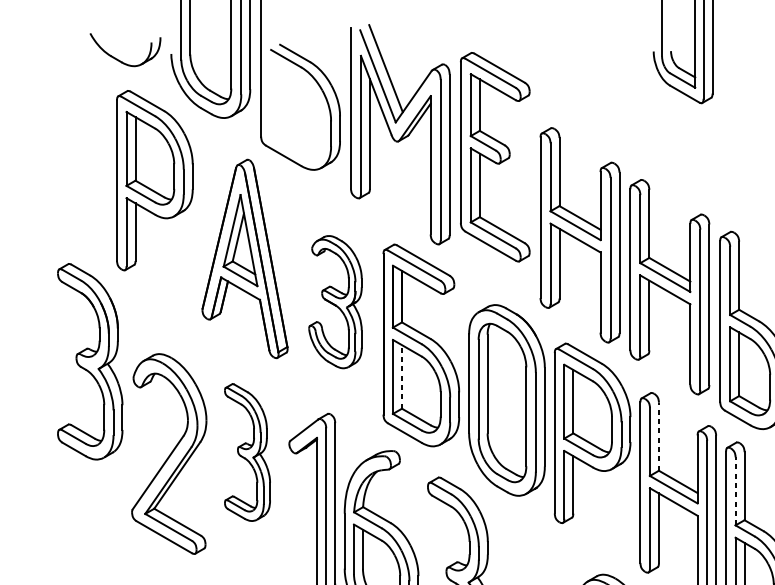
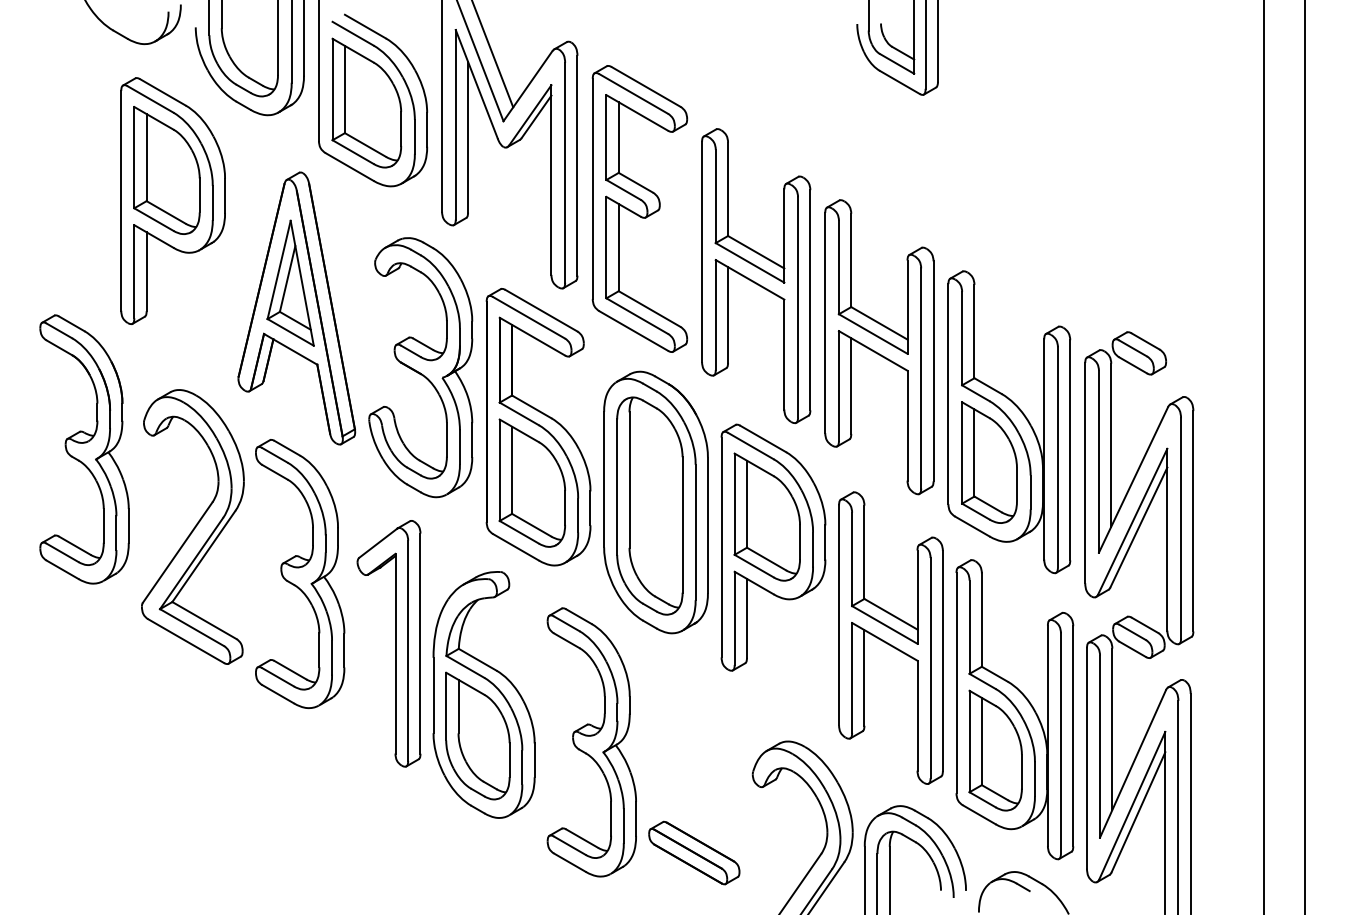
part: (295, 108) -> (366, 102), added
part: (494, 156) -> (639, 208), moved
part: (335, 301) -> (420, 367), size x1.43
line: (402, 377) -> (512, 470), dashed -> solid
line: (658, 436) -> (864, 552), dashed -> solid
part: (247, 452) -> (300, 573), size x1.43
part: (168, 453) -> (192, 526), moved
line: (735, 491) -> (969, 627), dashed -> solid

